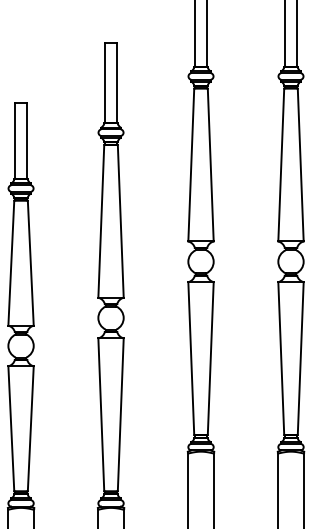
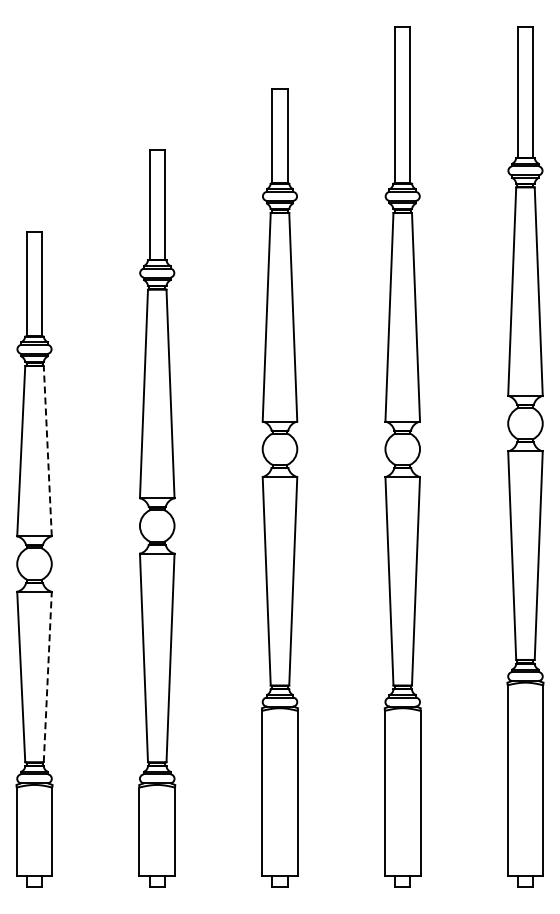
line: (30, 262) -> (47, 450), solid -> dashed
line: (30, 428) -> (47, 676), solid -> dashed

